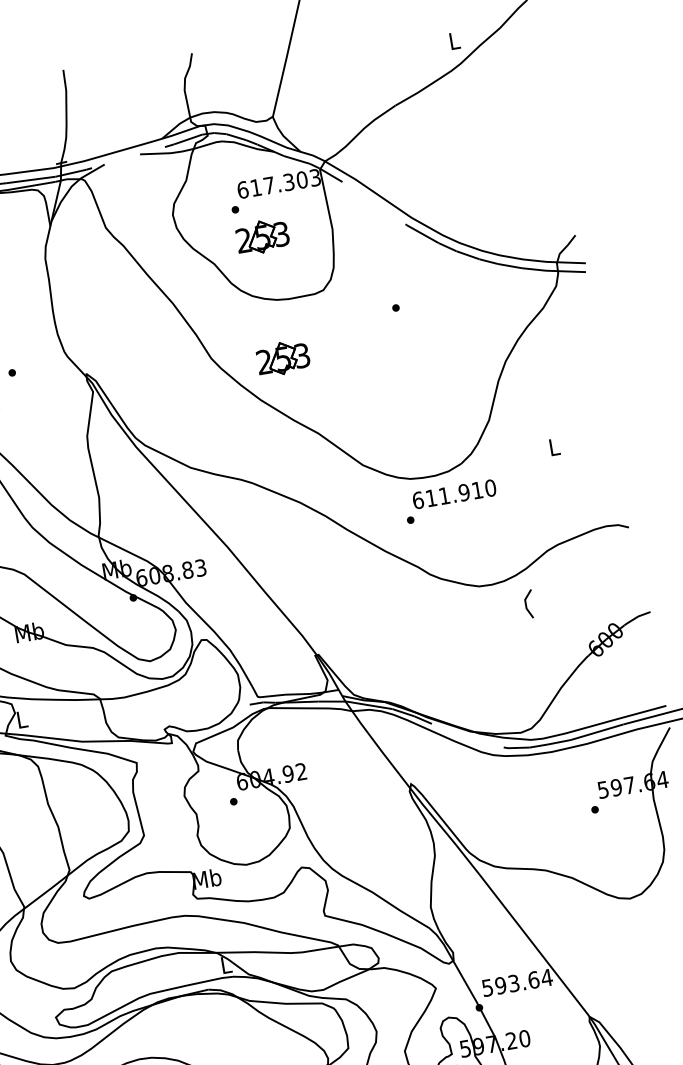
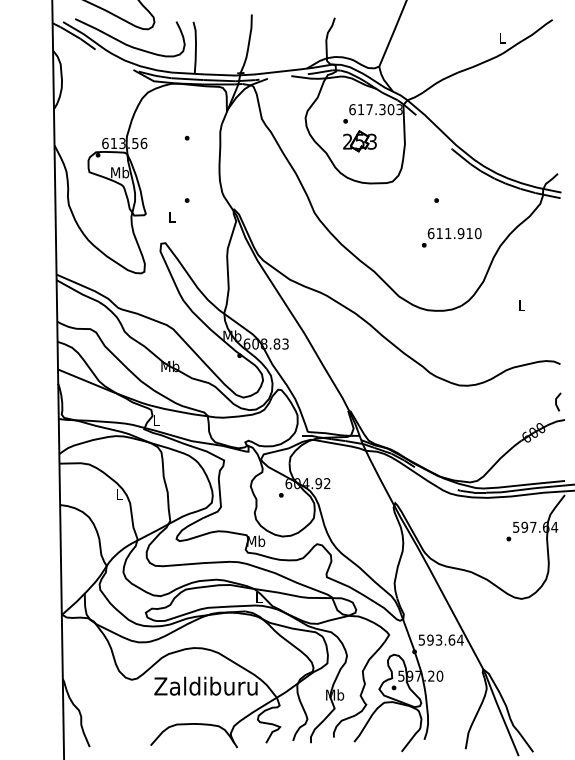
part: (282, 358) -> (359, 220), removed
text: (450, 501) -> (451, 237), moved
line: (526, 603) -> (556, 401), moved

